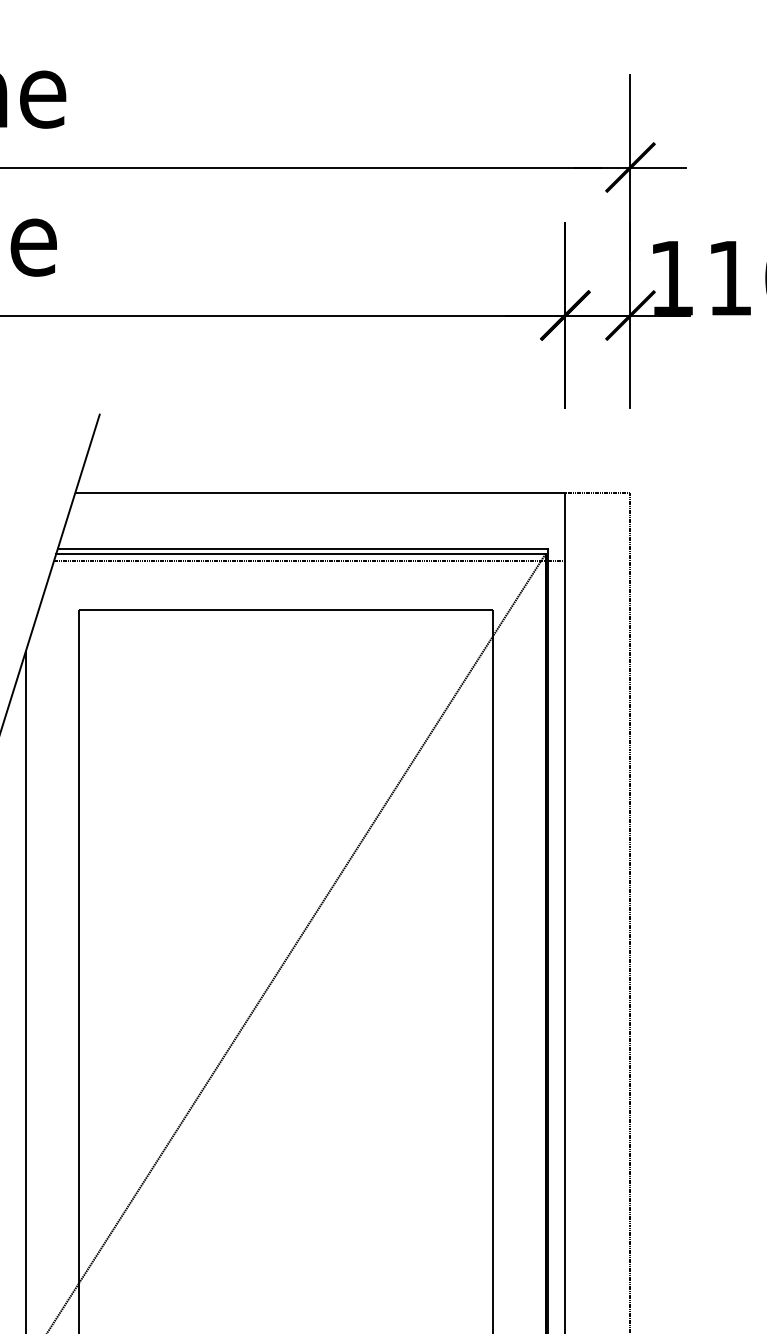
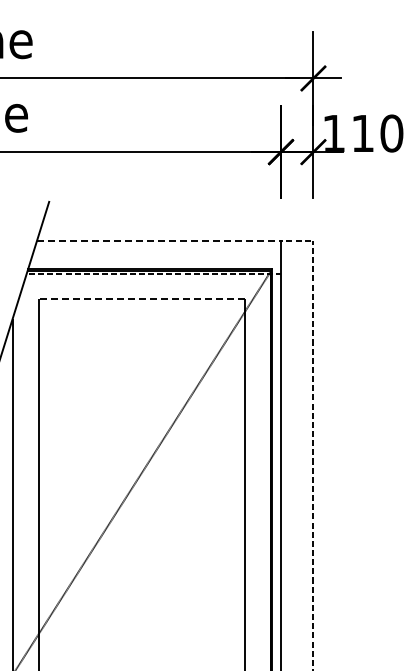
line: (321, 493) -> (159, 240), solid -> dashed
line: (284, 609) -> (141, 298), solid -> dashed

